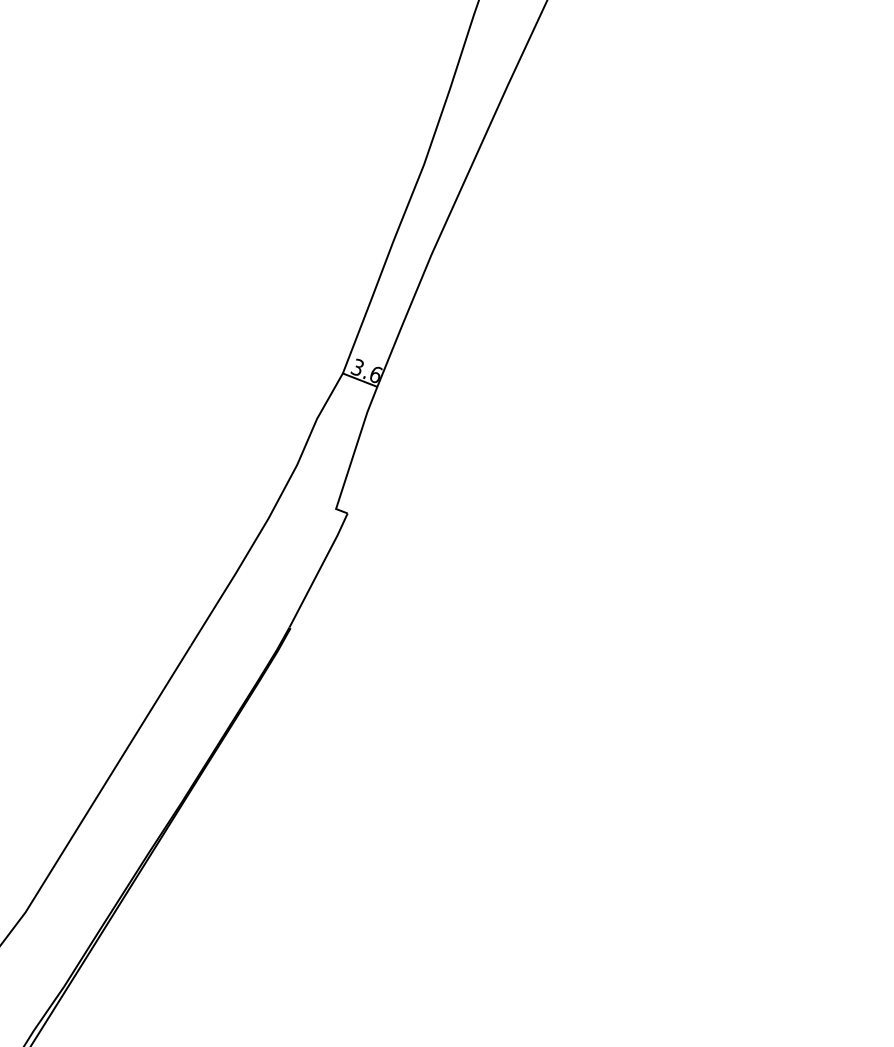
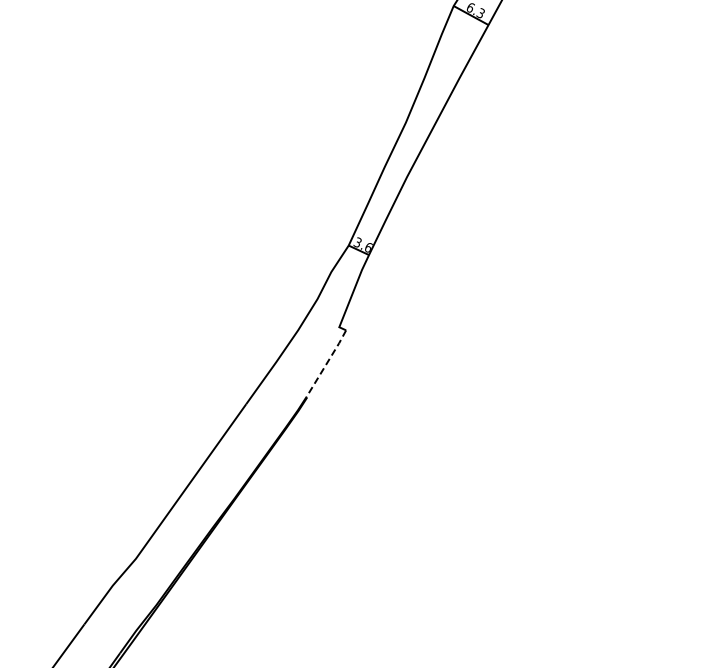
line: (318, 570) -> (326, 363), solid -> dashed

